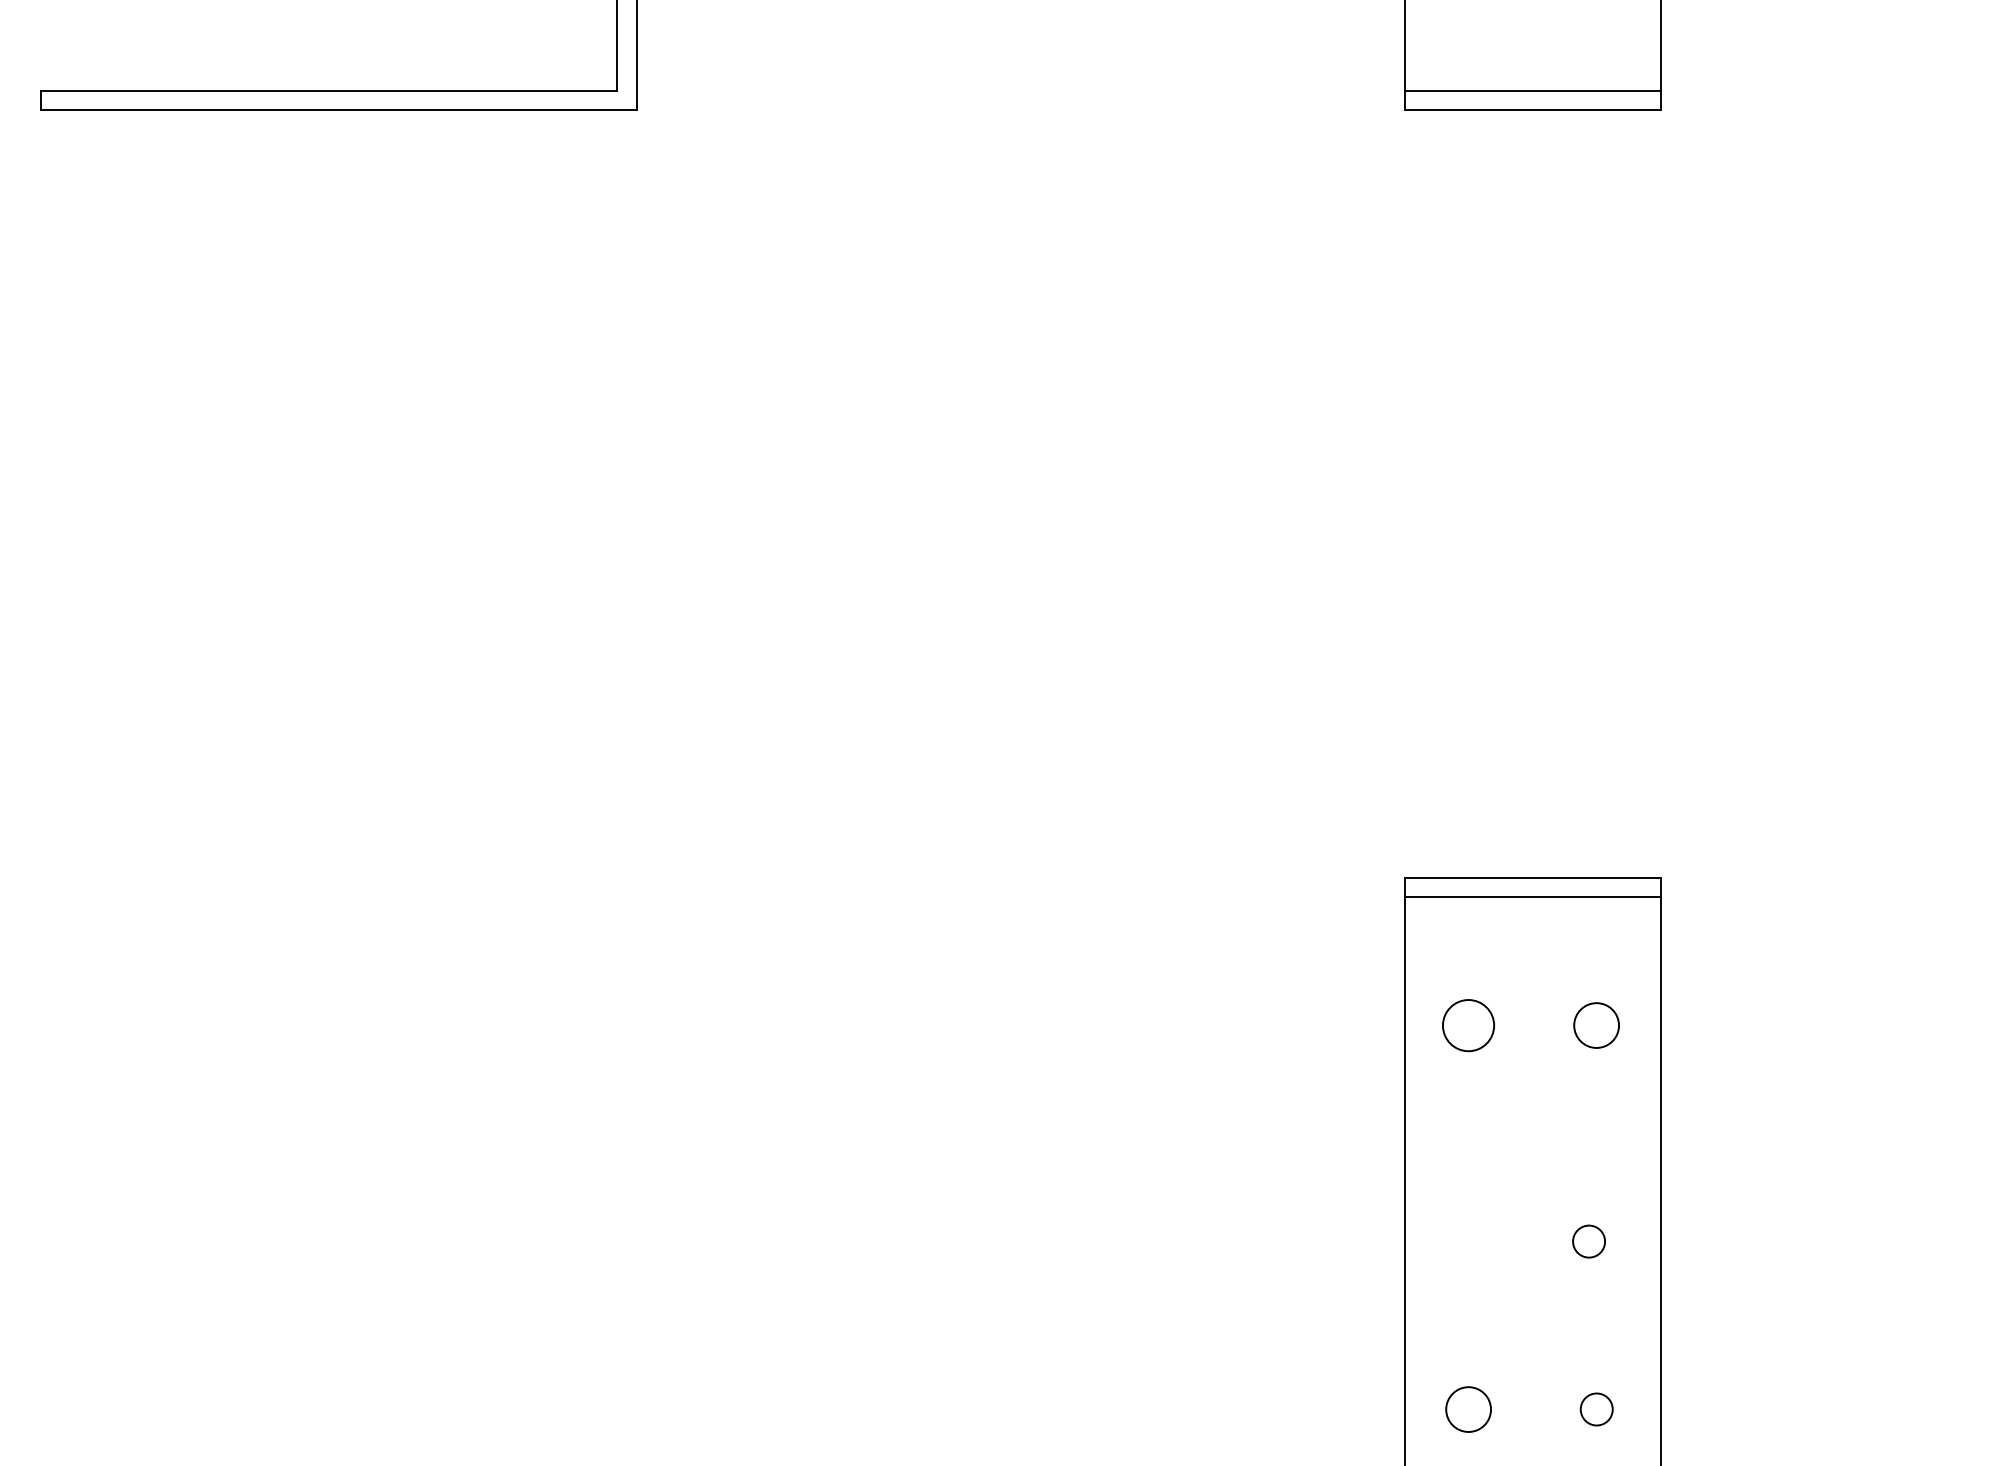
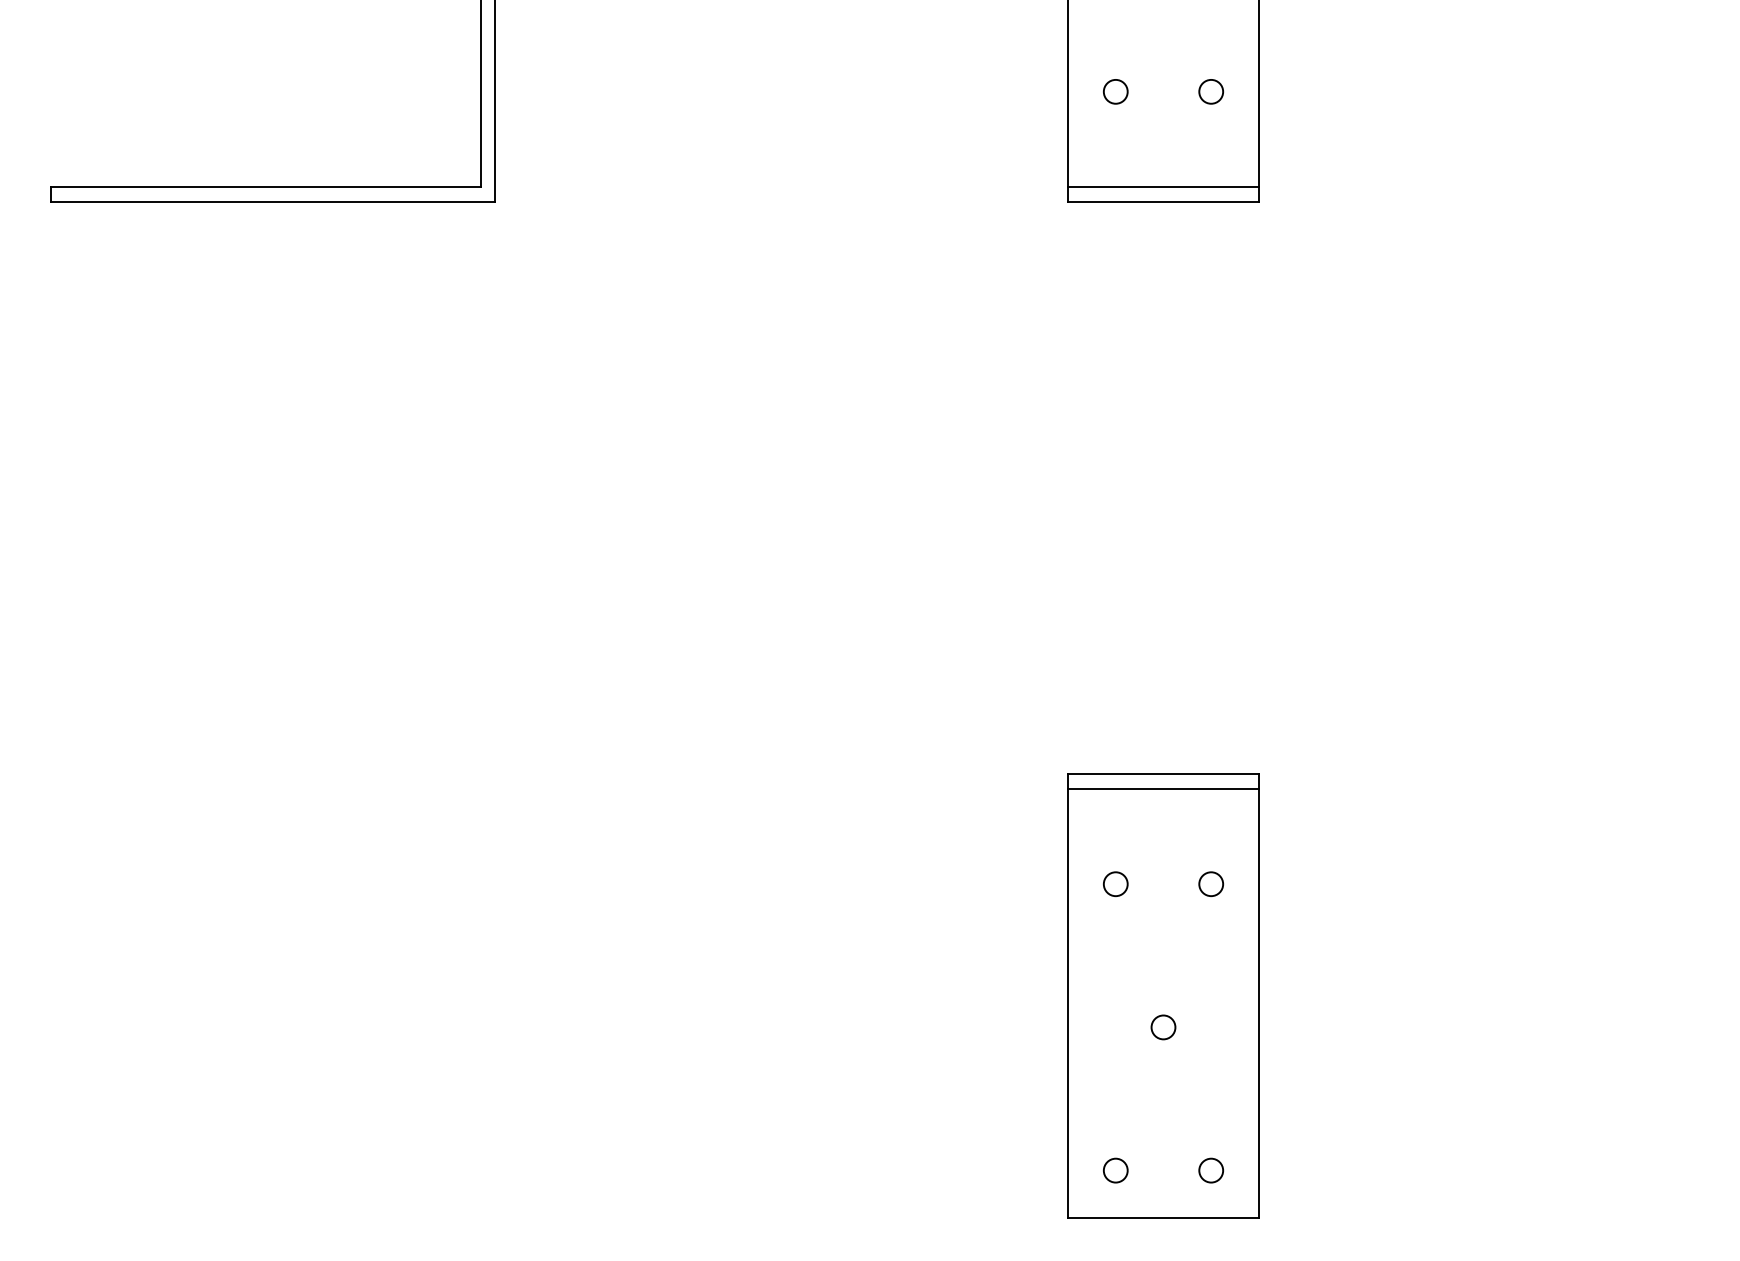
circle: (1468, 1024) -> (1115, 883), size x0.62
circle: (1597, 1024) -> (1211, 883), size x0.71
circle: (1589, 1241) -> (1163, 1027), moved
circle: (1468, 1409) -> (1115, 1170), size x0.71

